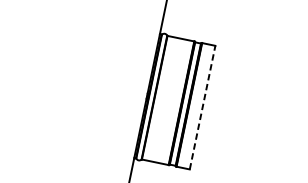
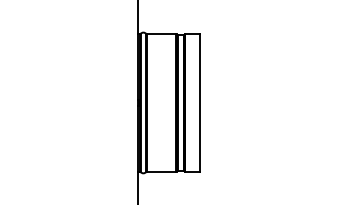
line: (202, 107) -> (199, 102), dashed -> solid

